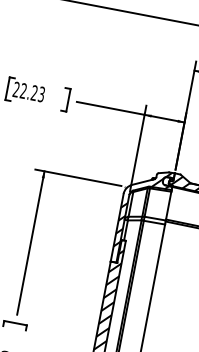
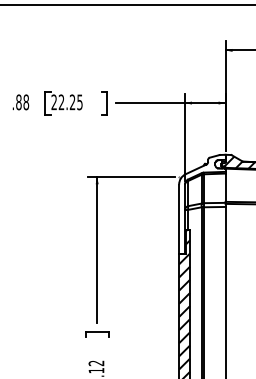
text: (41, 93) -> (79, 101), 22.23 -> 22.25
hatch: (142, 209) -> (200, 196), removed

